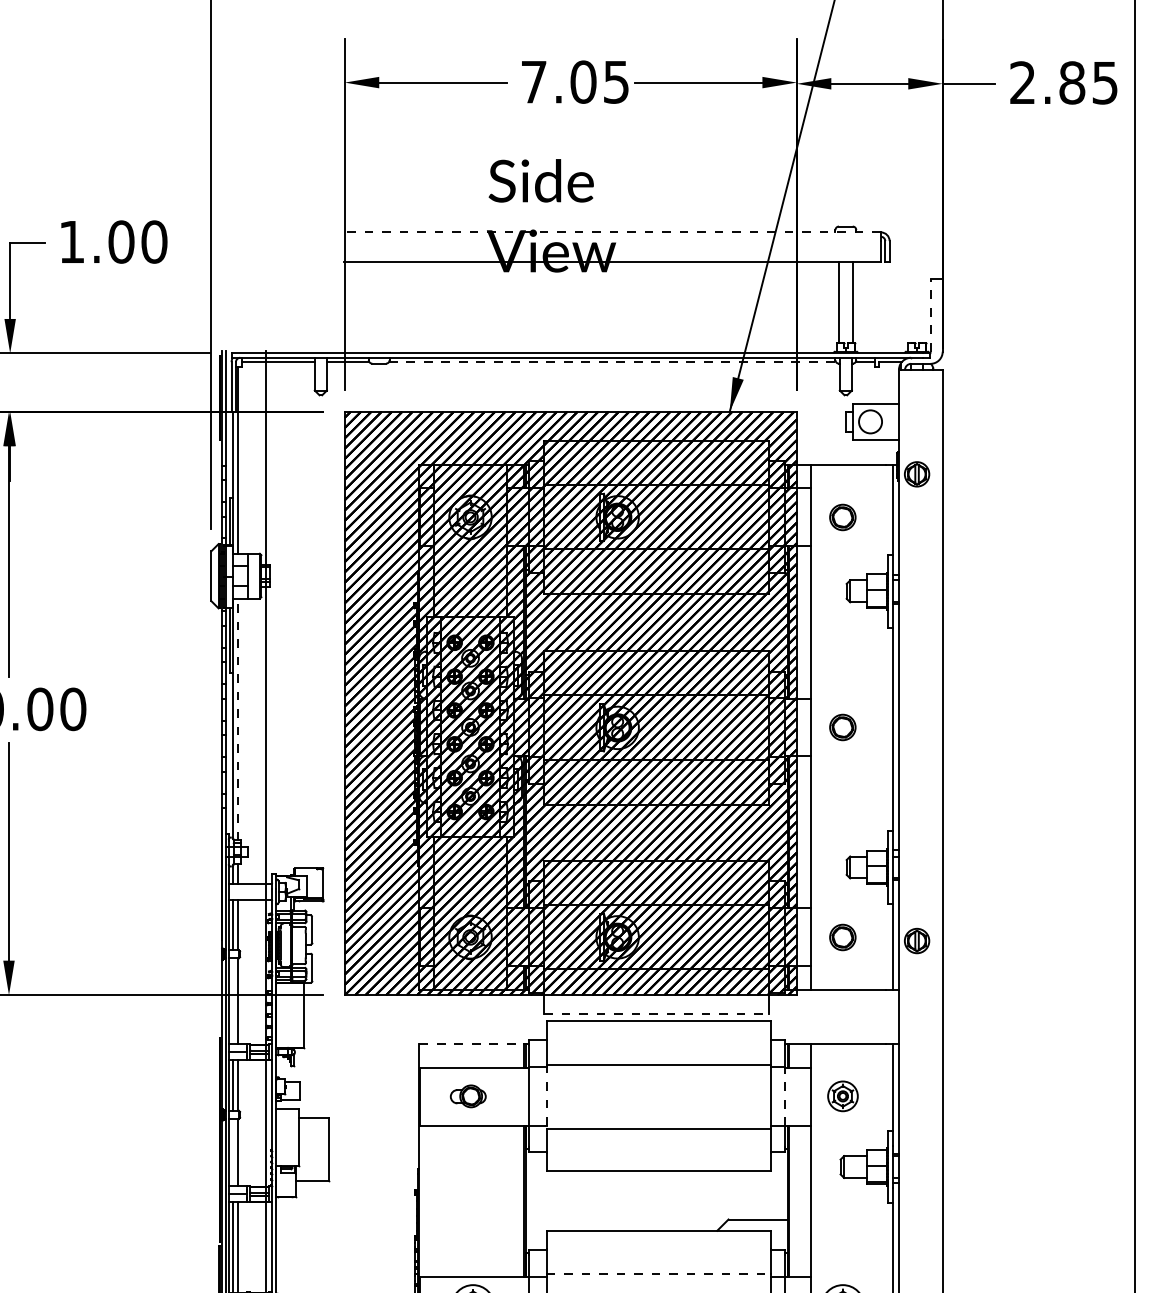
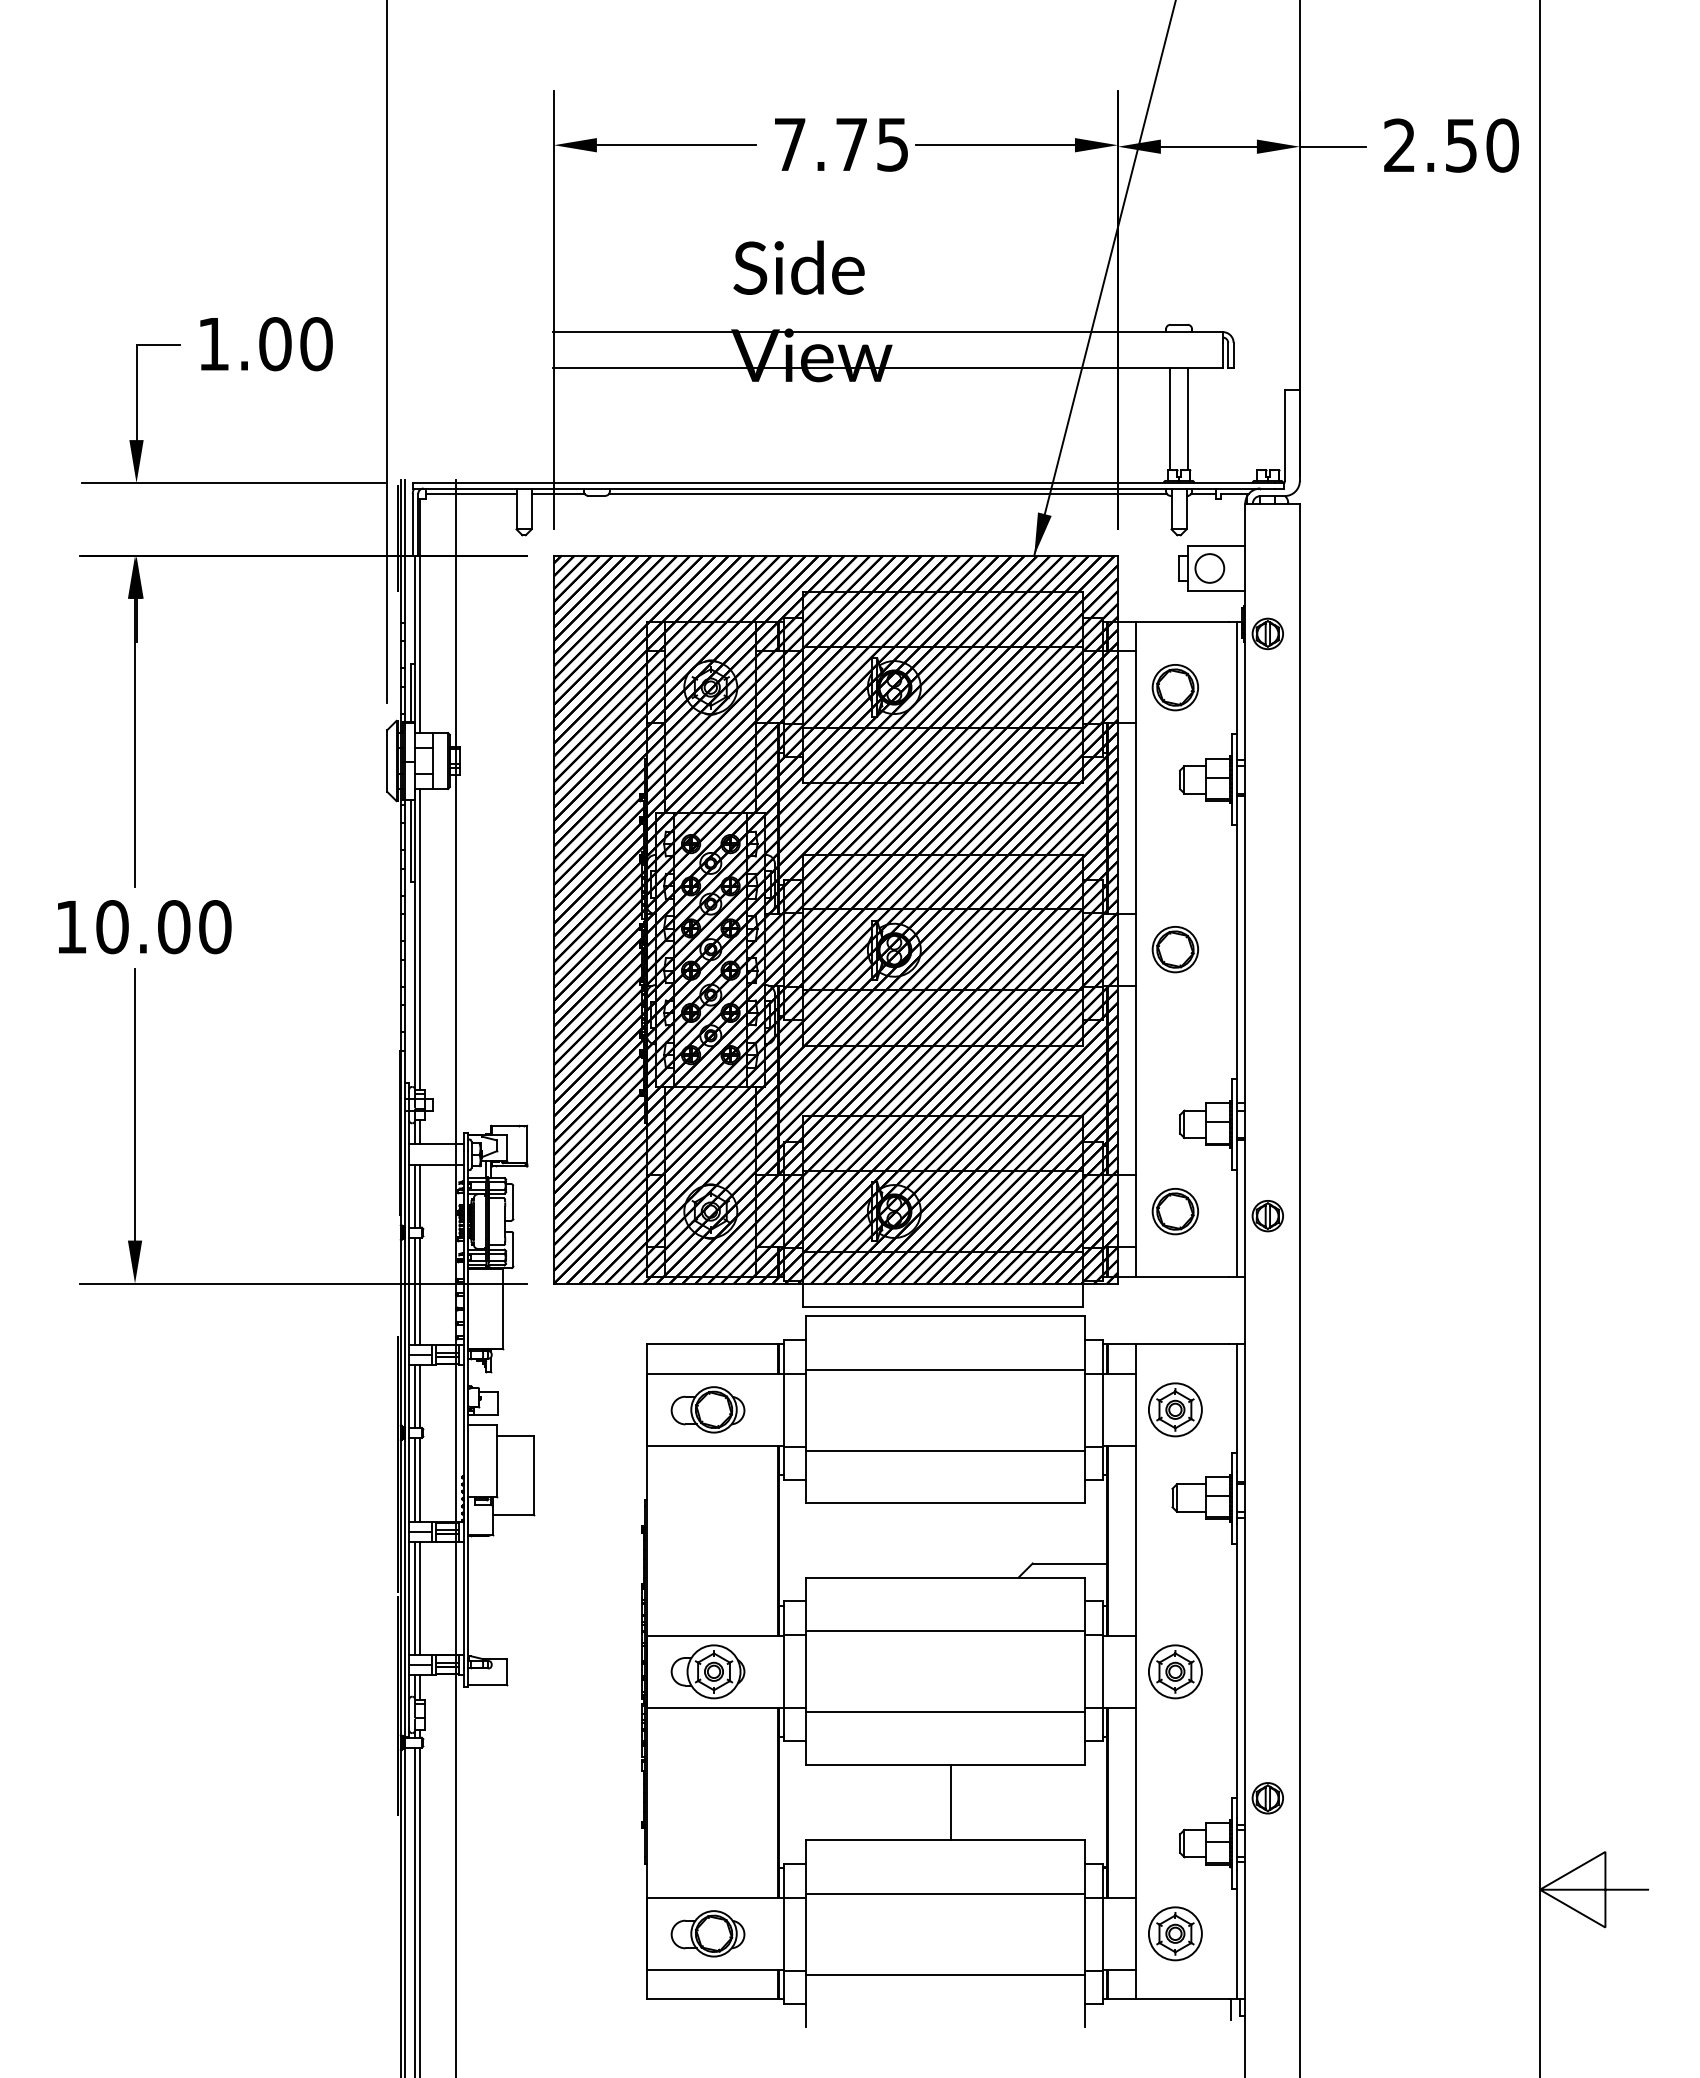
text: (583, 82) -> (851, 144), 7.05 -> 7.75
text: (1088, 82) -> (1481, 145), 2.85 -> 2.50
line: (612, 232) -> (887, 332), dashed -> solid
line: (930, 315) -> (1284, 435), dashed -> solid
line: (612, 361) -> (887, 493), dashed -> solid
part: (842, 517) -> (1174, 687), size x1.43
line: (237, 719) -> (420, 939), dashed -> solid
part: (842, 727) -> (1174, 949), size x1.43
part: (842, 937) -> (1174, 1211), size x1.43
line: (233, 1000) -> (414, 1290), added
line: (657, 1014) -> (943, 1307), dashed -> solid
line: (471, 1043) -> (712, 1344), dashed -> solid
part: (467, 1096) -> (707, 1409), size x1.67
line: (546, 1096) -> (805, 1410), dashed -> solid
line: (784, 1096) -> (1102, 1410), dashed -> solid
part: (843, 1096) -> (1175, 1409), size x1.43
line: (233, 1152) -> (414, 1479), added
line: (658, 1274) -> (945, 1631), dashed -> solid

